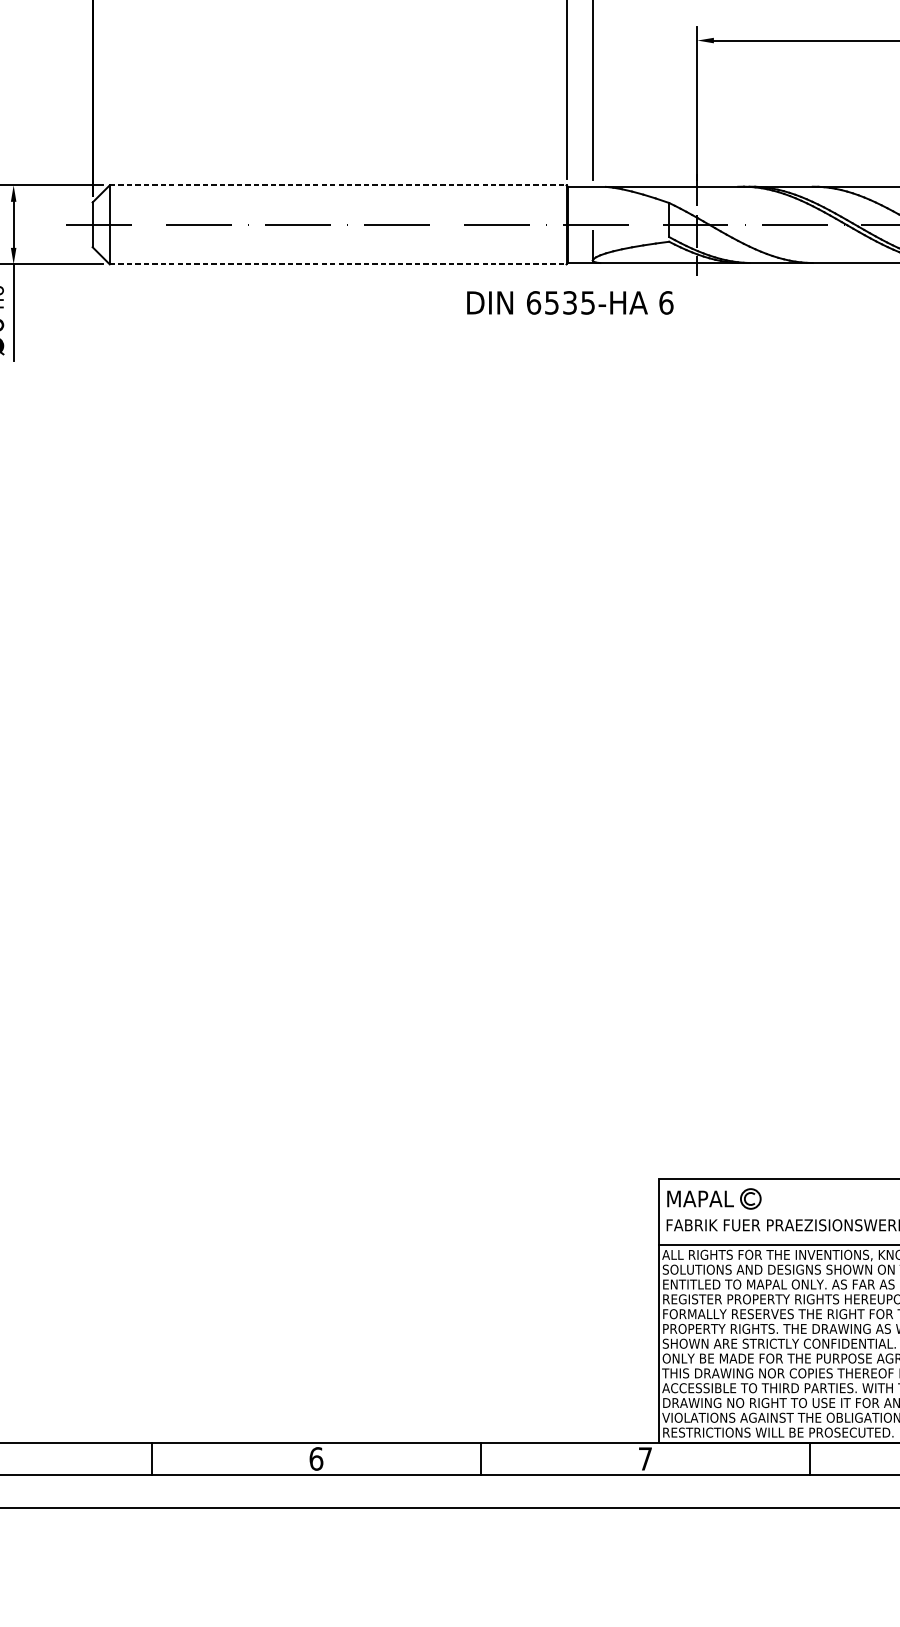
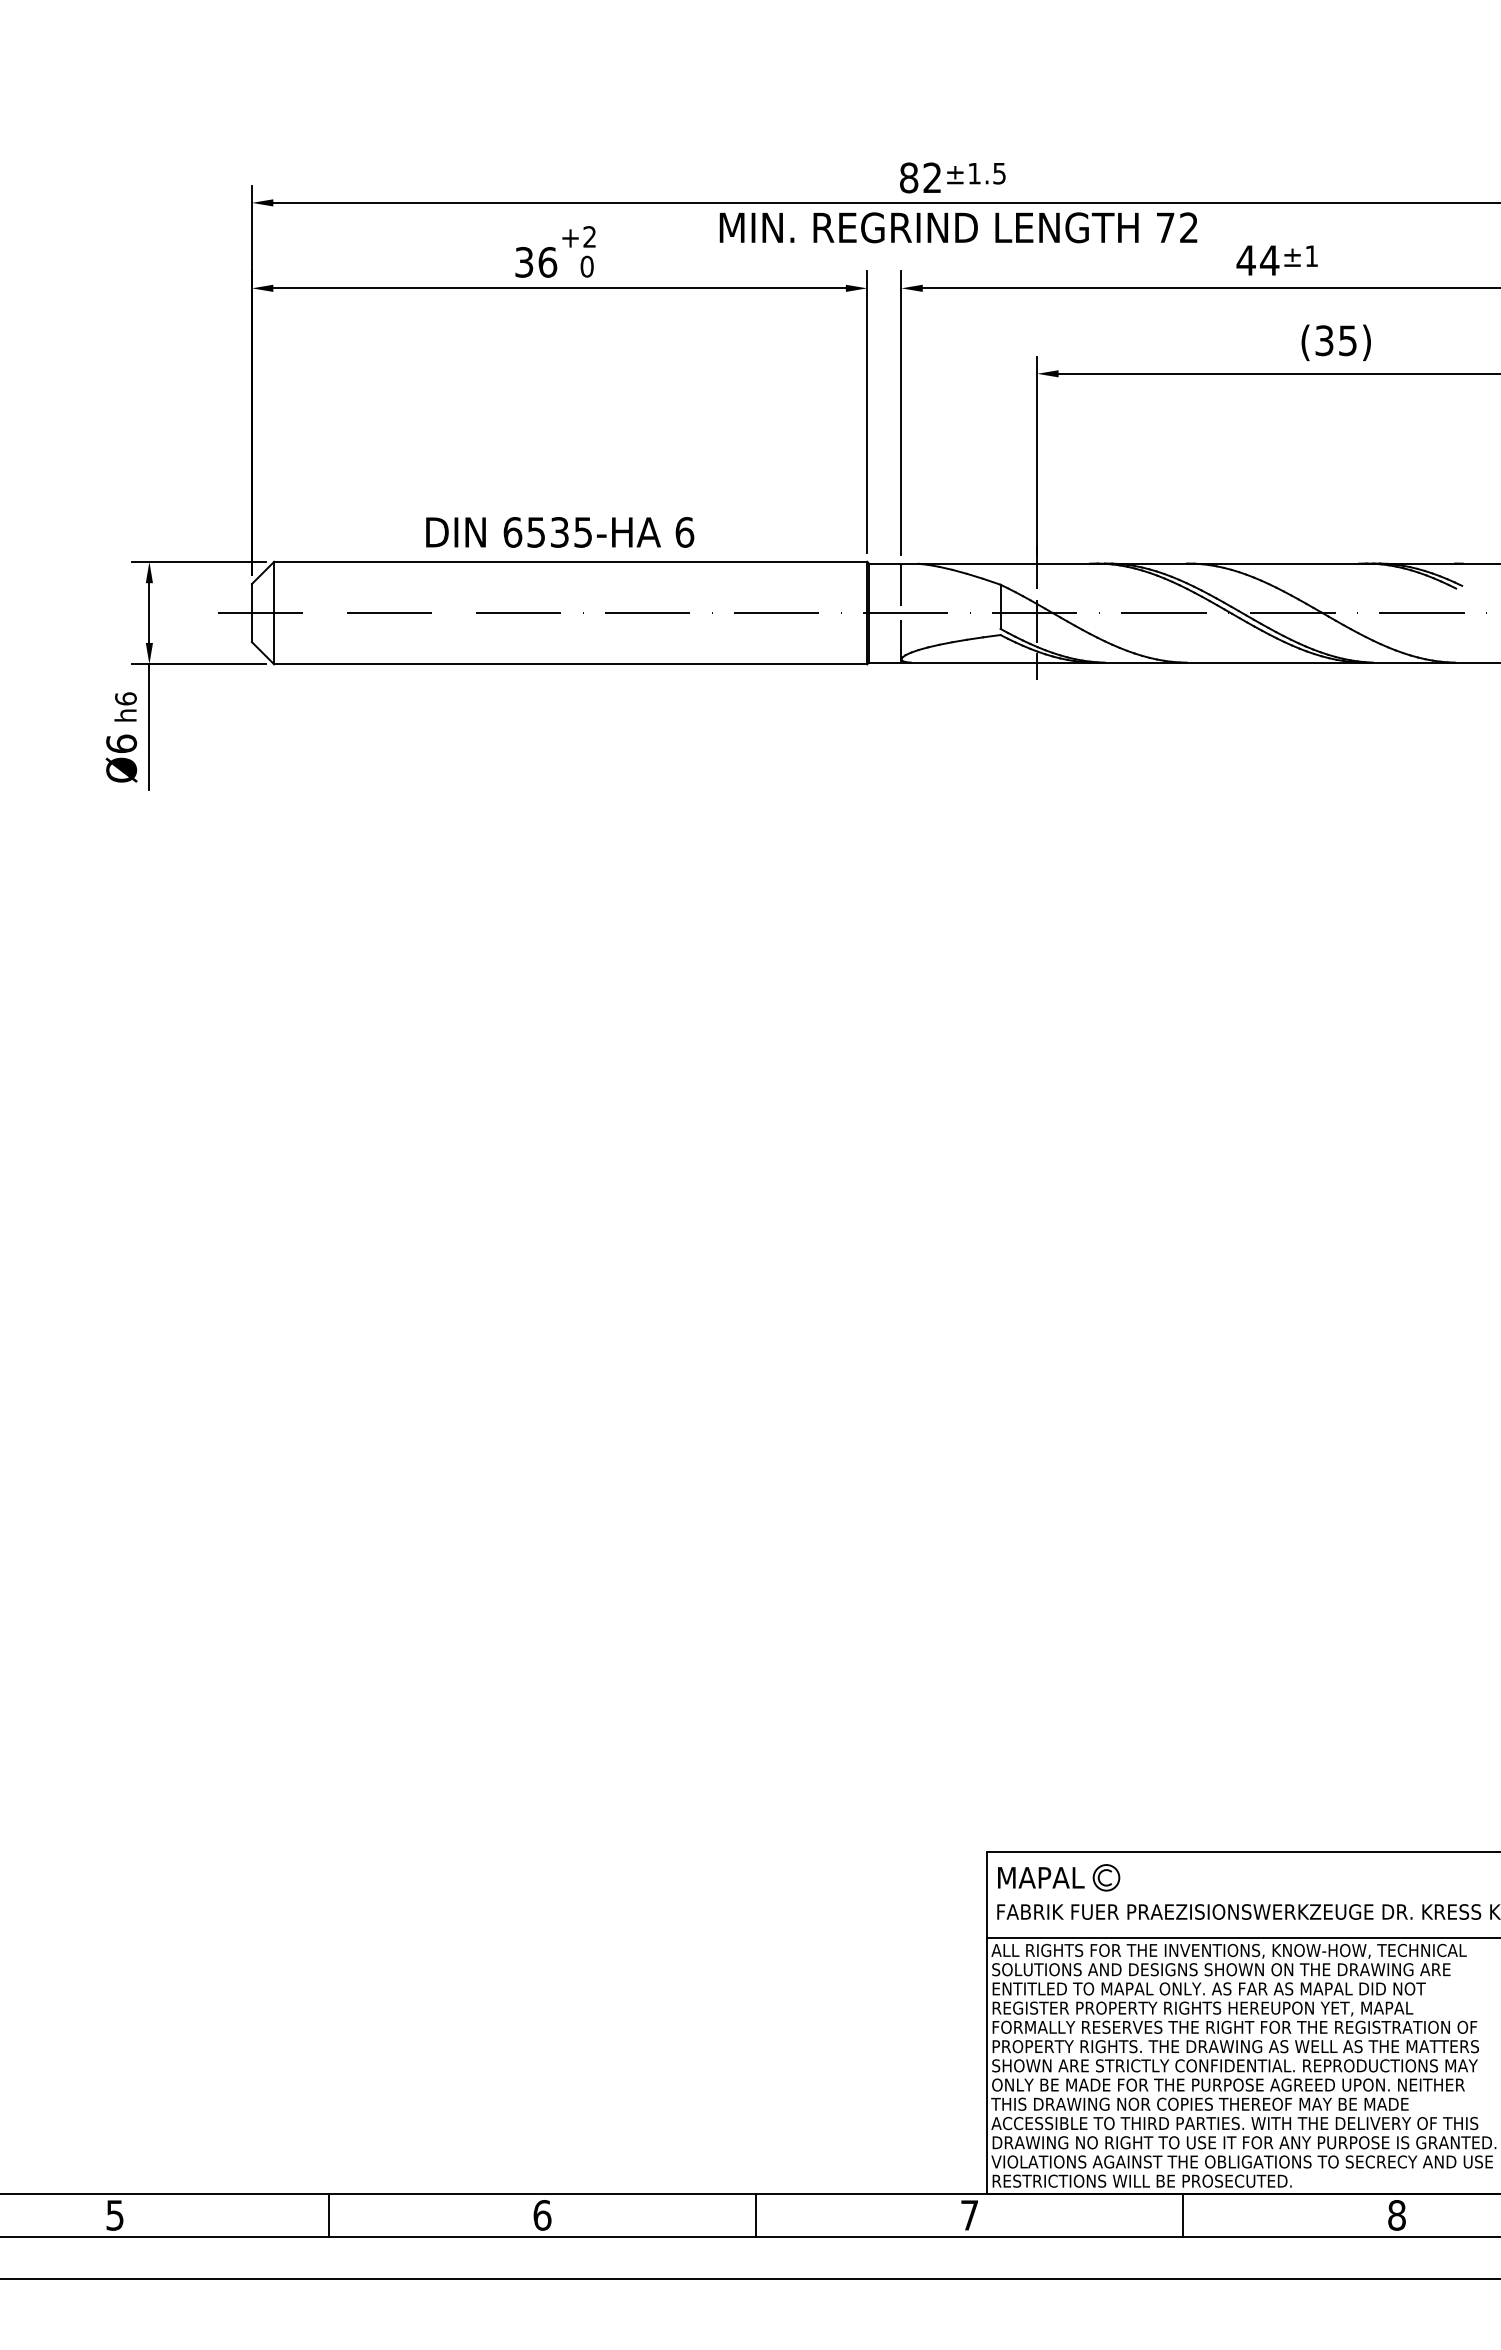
line: (337, 185) -> (570, 561), dashed -> solid
line: (592, 205) -> (901, 588), added
line: (337, 264) -> (570, 664), dashed -> solid
text: (570, 302) -> (560, 532), moved

